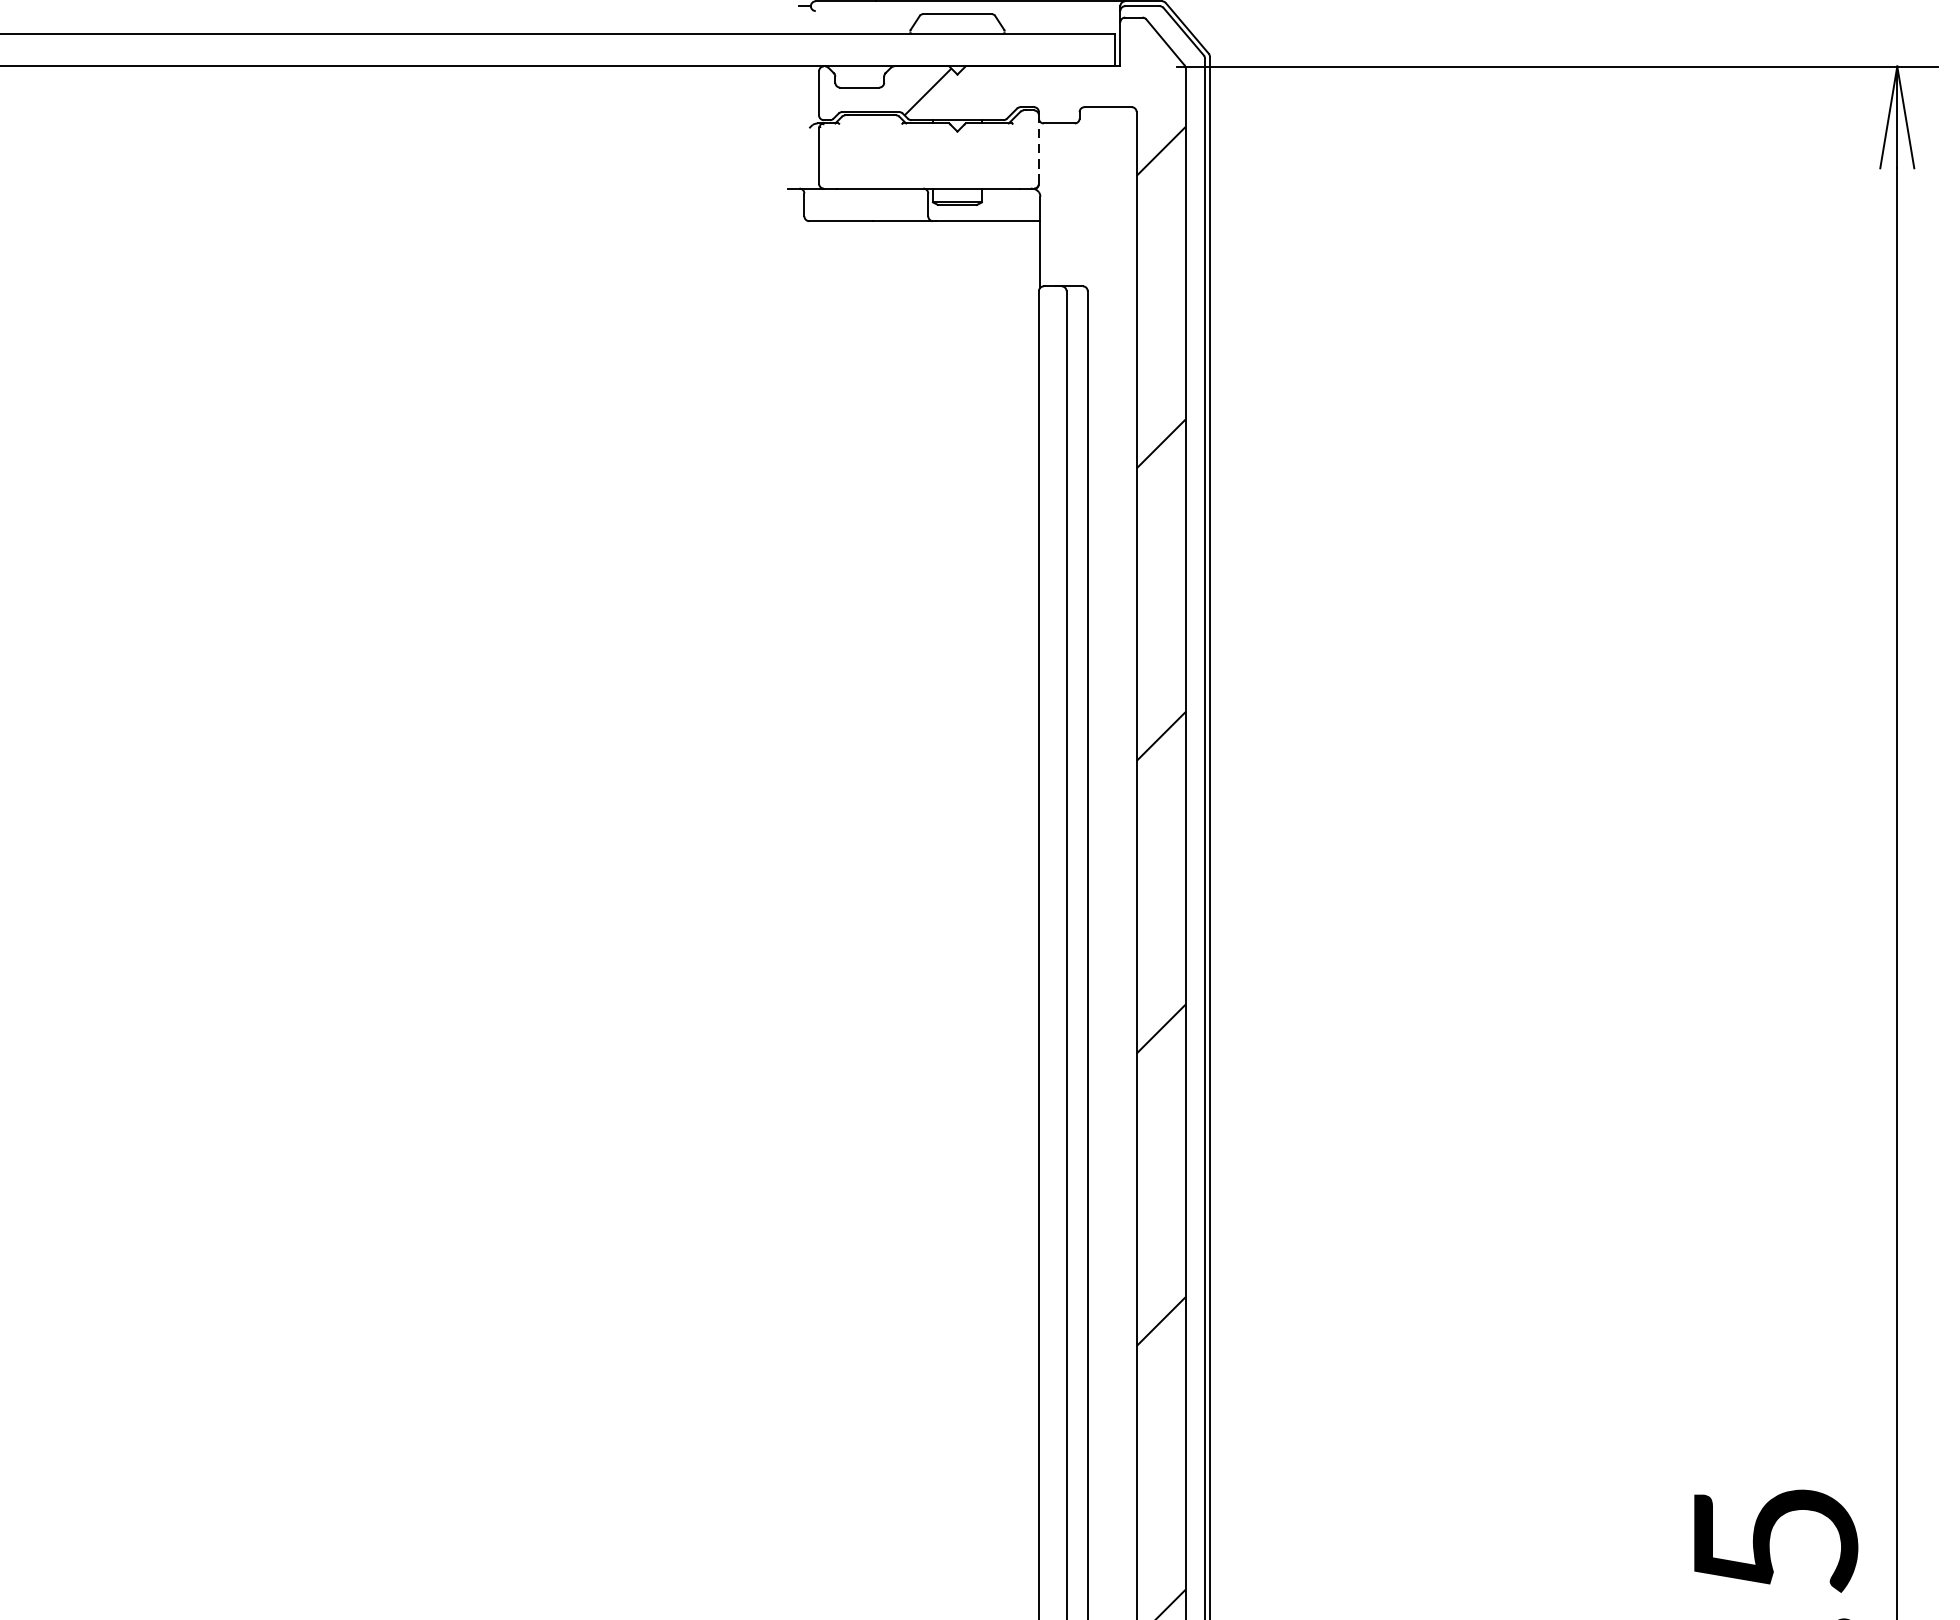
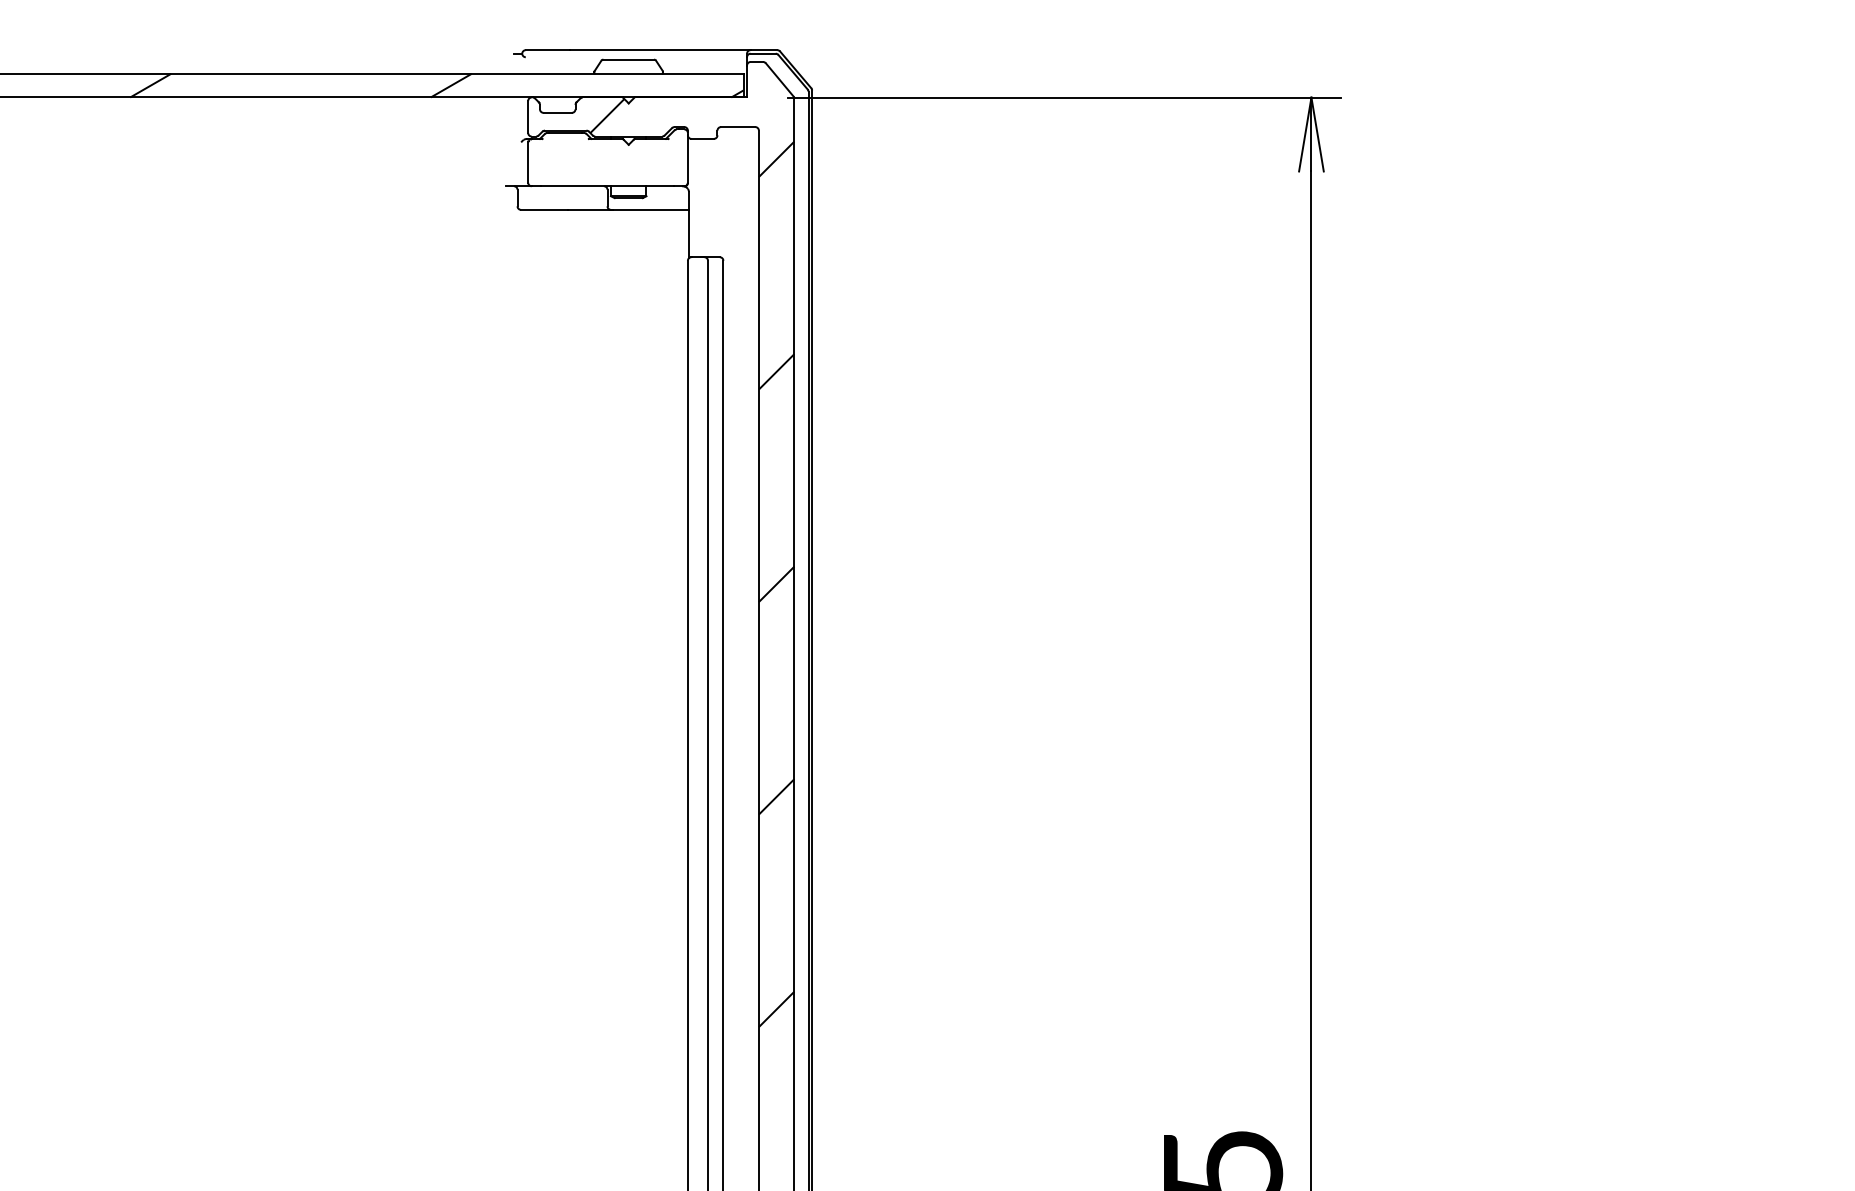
hatch: (692, 49) -> (436, 85), added
line: (1038, 151) -> (687, 159), dashed -> solid

